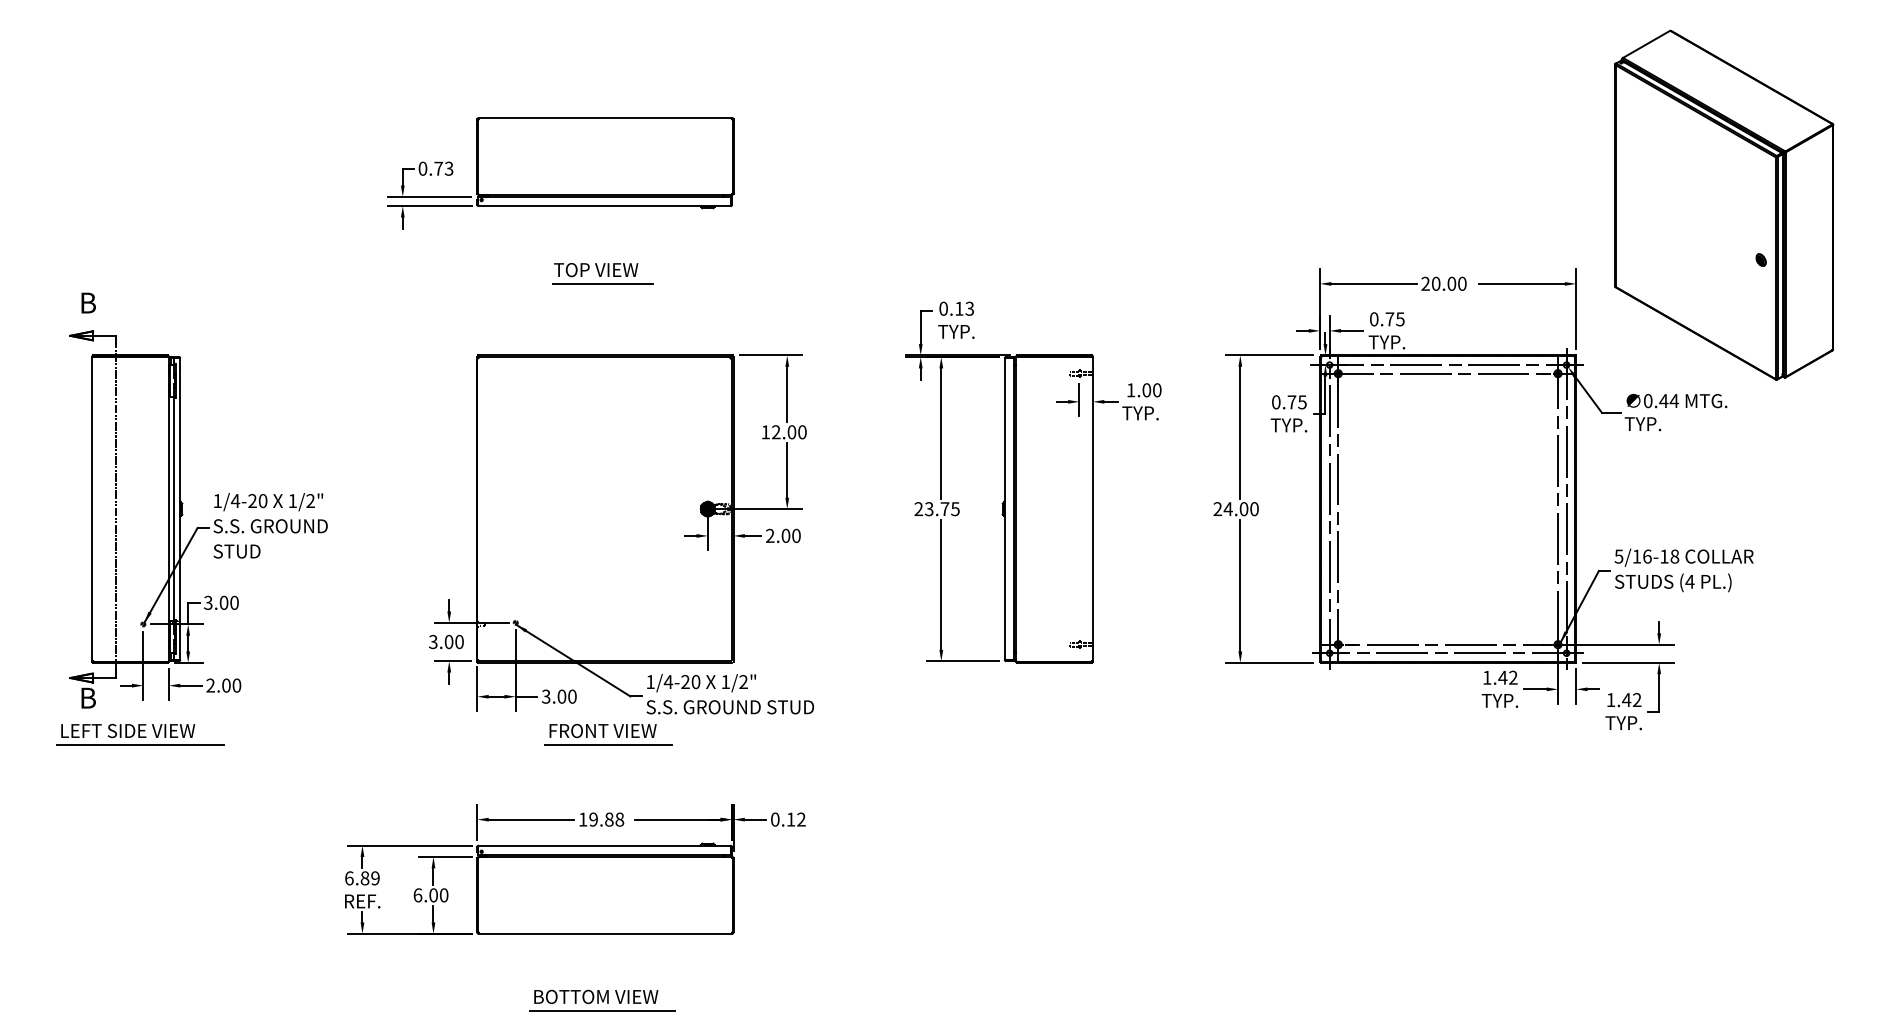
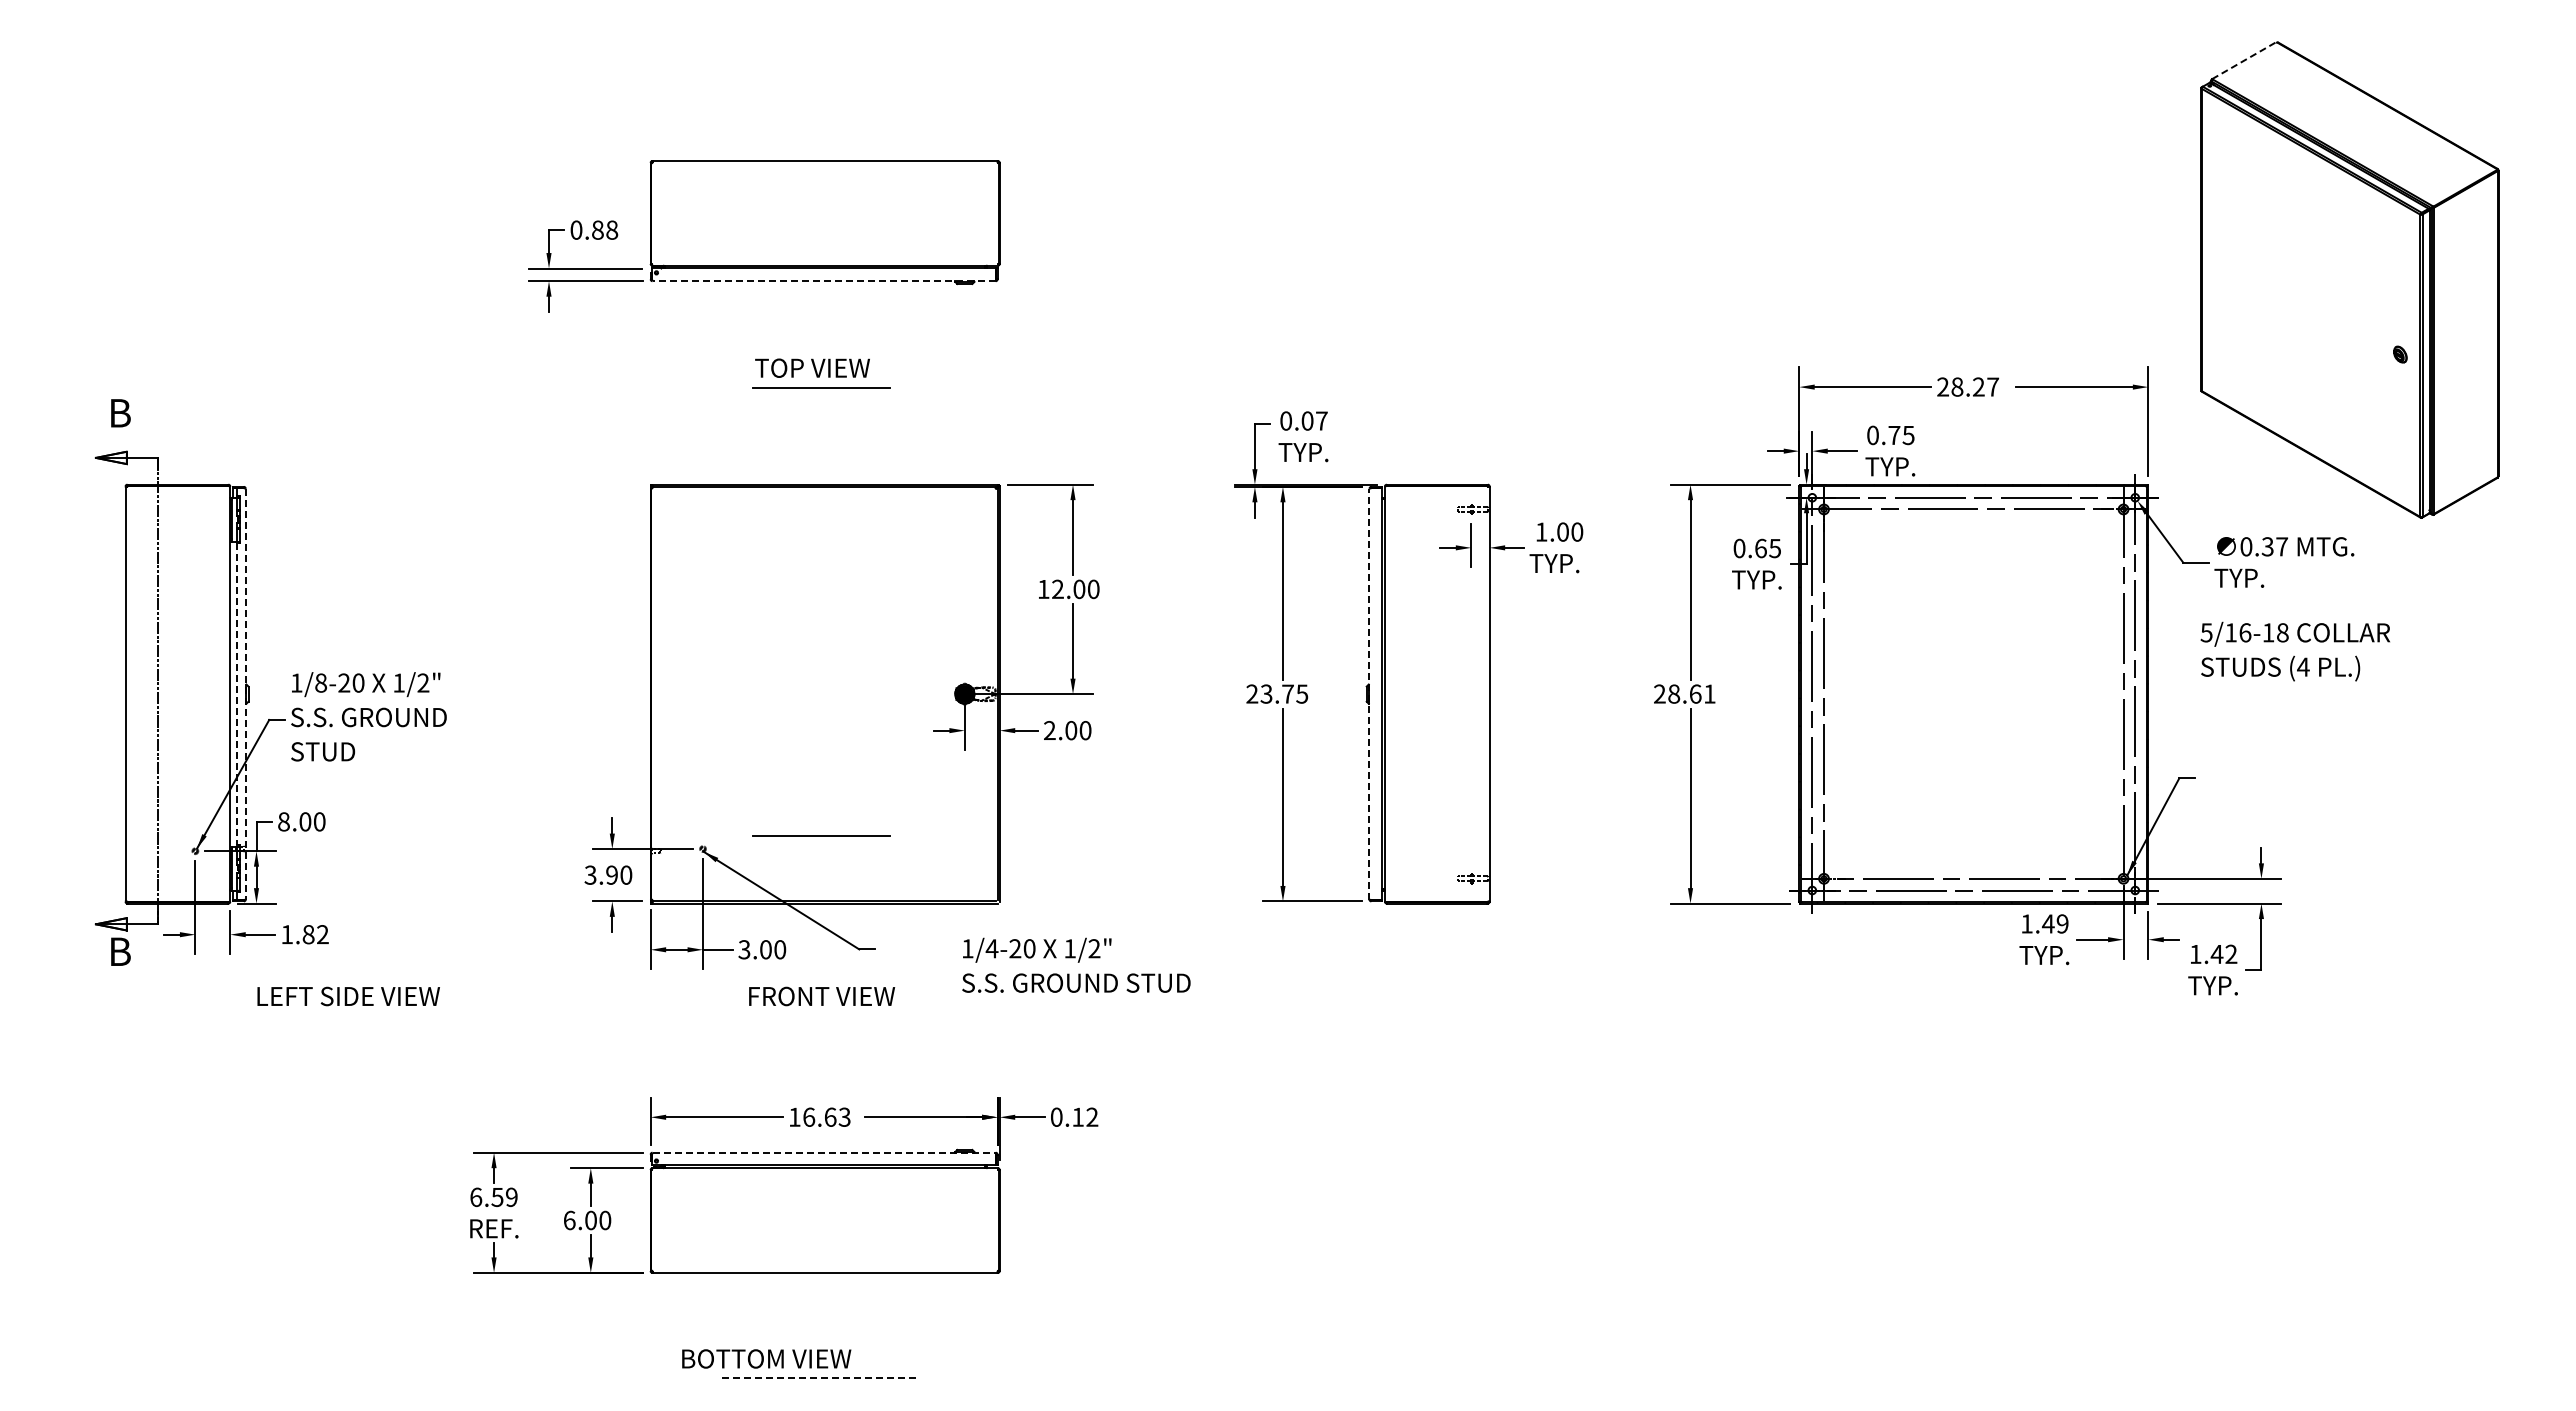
line: (1646, 44) -> (2244, 60), solid -> dashed
text: (444, 168) -> (605, 229), 0.73 -> 0.88
line: (604, 206) -> (824, 281), solid -> dashed
text: (1449, 283) -> (1975, 386), 20.00 -> 28.27
text: (964, 308) -> (1314, 420), 0.13 -> 0.07
text: (1668, 400) -> (2274, 546), 0.44 -> 0.37
text: (1291, 402) -> (1760, 548), 0.75 -> 0.65
text: (235, 500) -> (320, 682), 1/4-20 -> 1/8-20
line: (1004, 508) -> (1369, 693), solid -> dashed
text: (1241, 508) -> (1691, 693), 24.00 -> 28.61
line: (174, 509) -> (237, 694), solid -> dashed
line: (180, 509) -> (245, 694), solid -> dashed
text: (1683, 570) -> (2294, 651), moved
text: (207, 602) -> (283, 821), 3.00 -> 8.00
line: (602, 612) -> (821, 835), added
text: (448, 641) -> (611, 874), 3.00 -> 3.90
text: (1513, 677) -> (2062, 923), 1.42 -> 1.49
text: (223, 685) -> (304, 934), 2.00 -> 1.82
text: (730, 693) -> (1076, 964), moved
text: (128, 731) -> (348, 996), moved
line: (140, 744) -> (191, 1015), removed
line: (608, 744) -> (829, 1015), removed
text: (606, 819) -> (826, 1116), 19.88 -> 16.63
line: (604, 845) -> (824, 1152), solid -> dashed
text: (365, 877) -> (497, 1196), 6.89 -> 6.59
text: (596, 996) -> (766, 1358), moved
line: (601, 1011) -> (820, 1378), solid -> dashed

